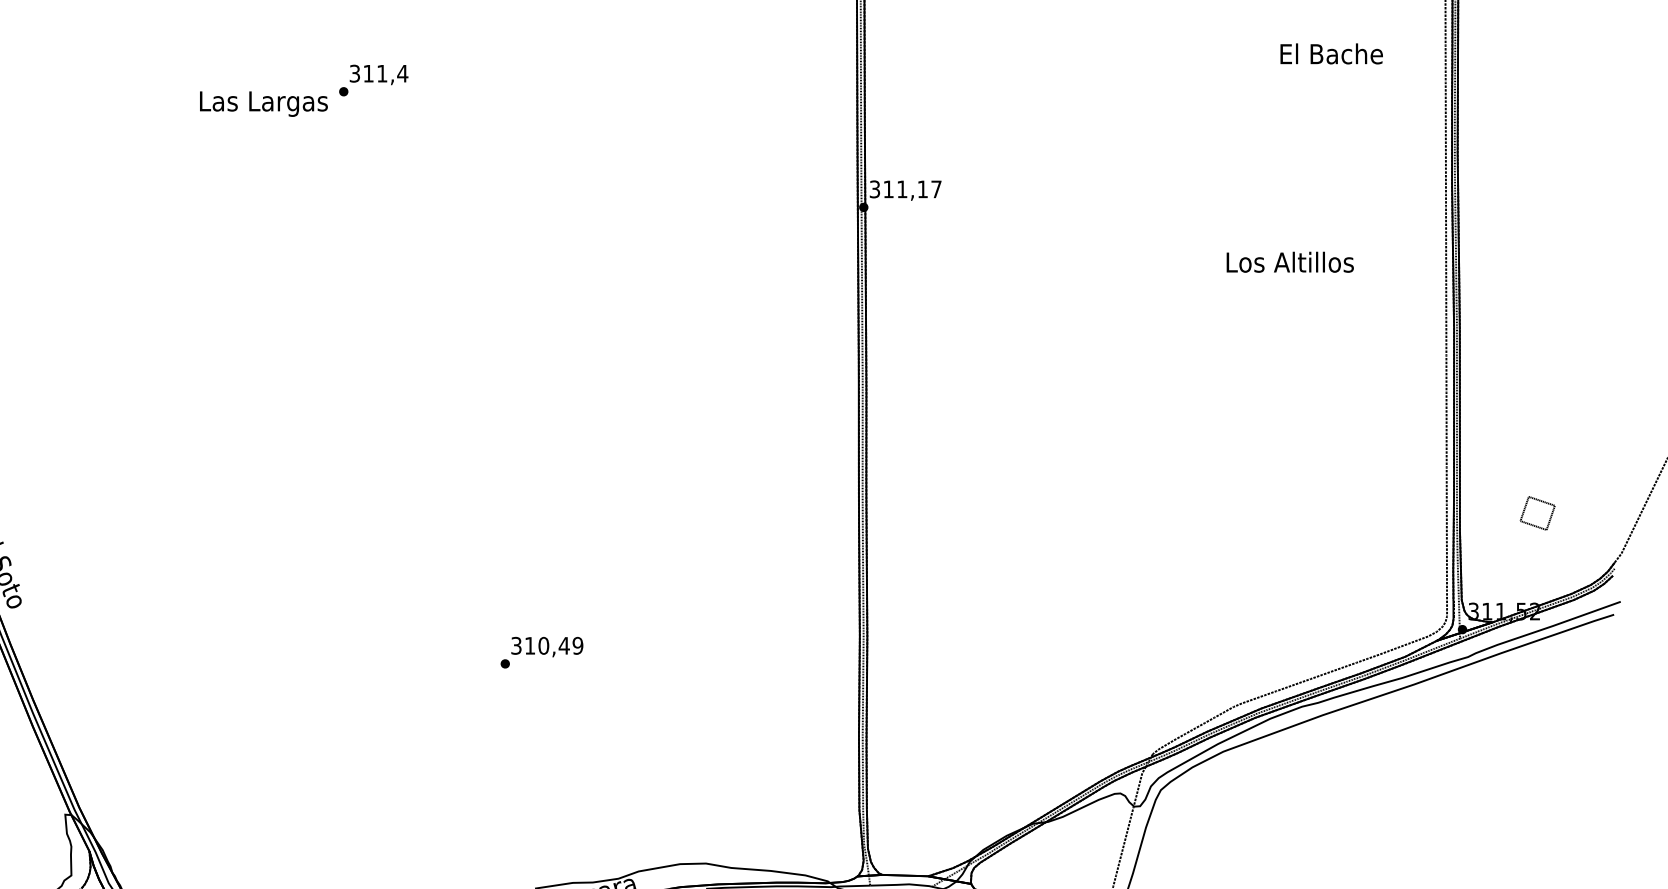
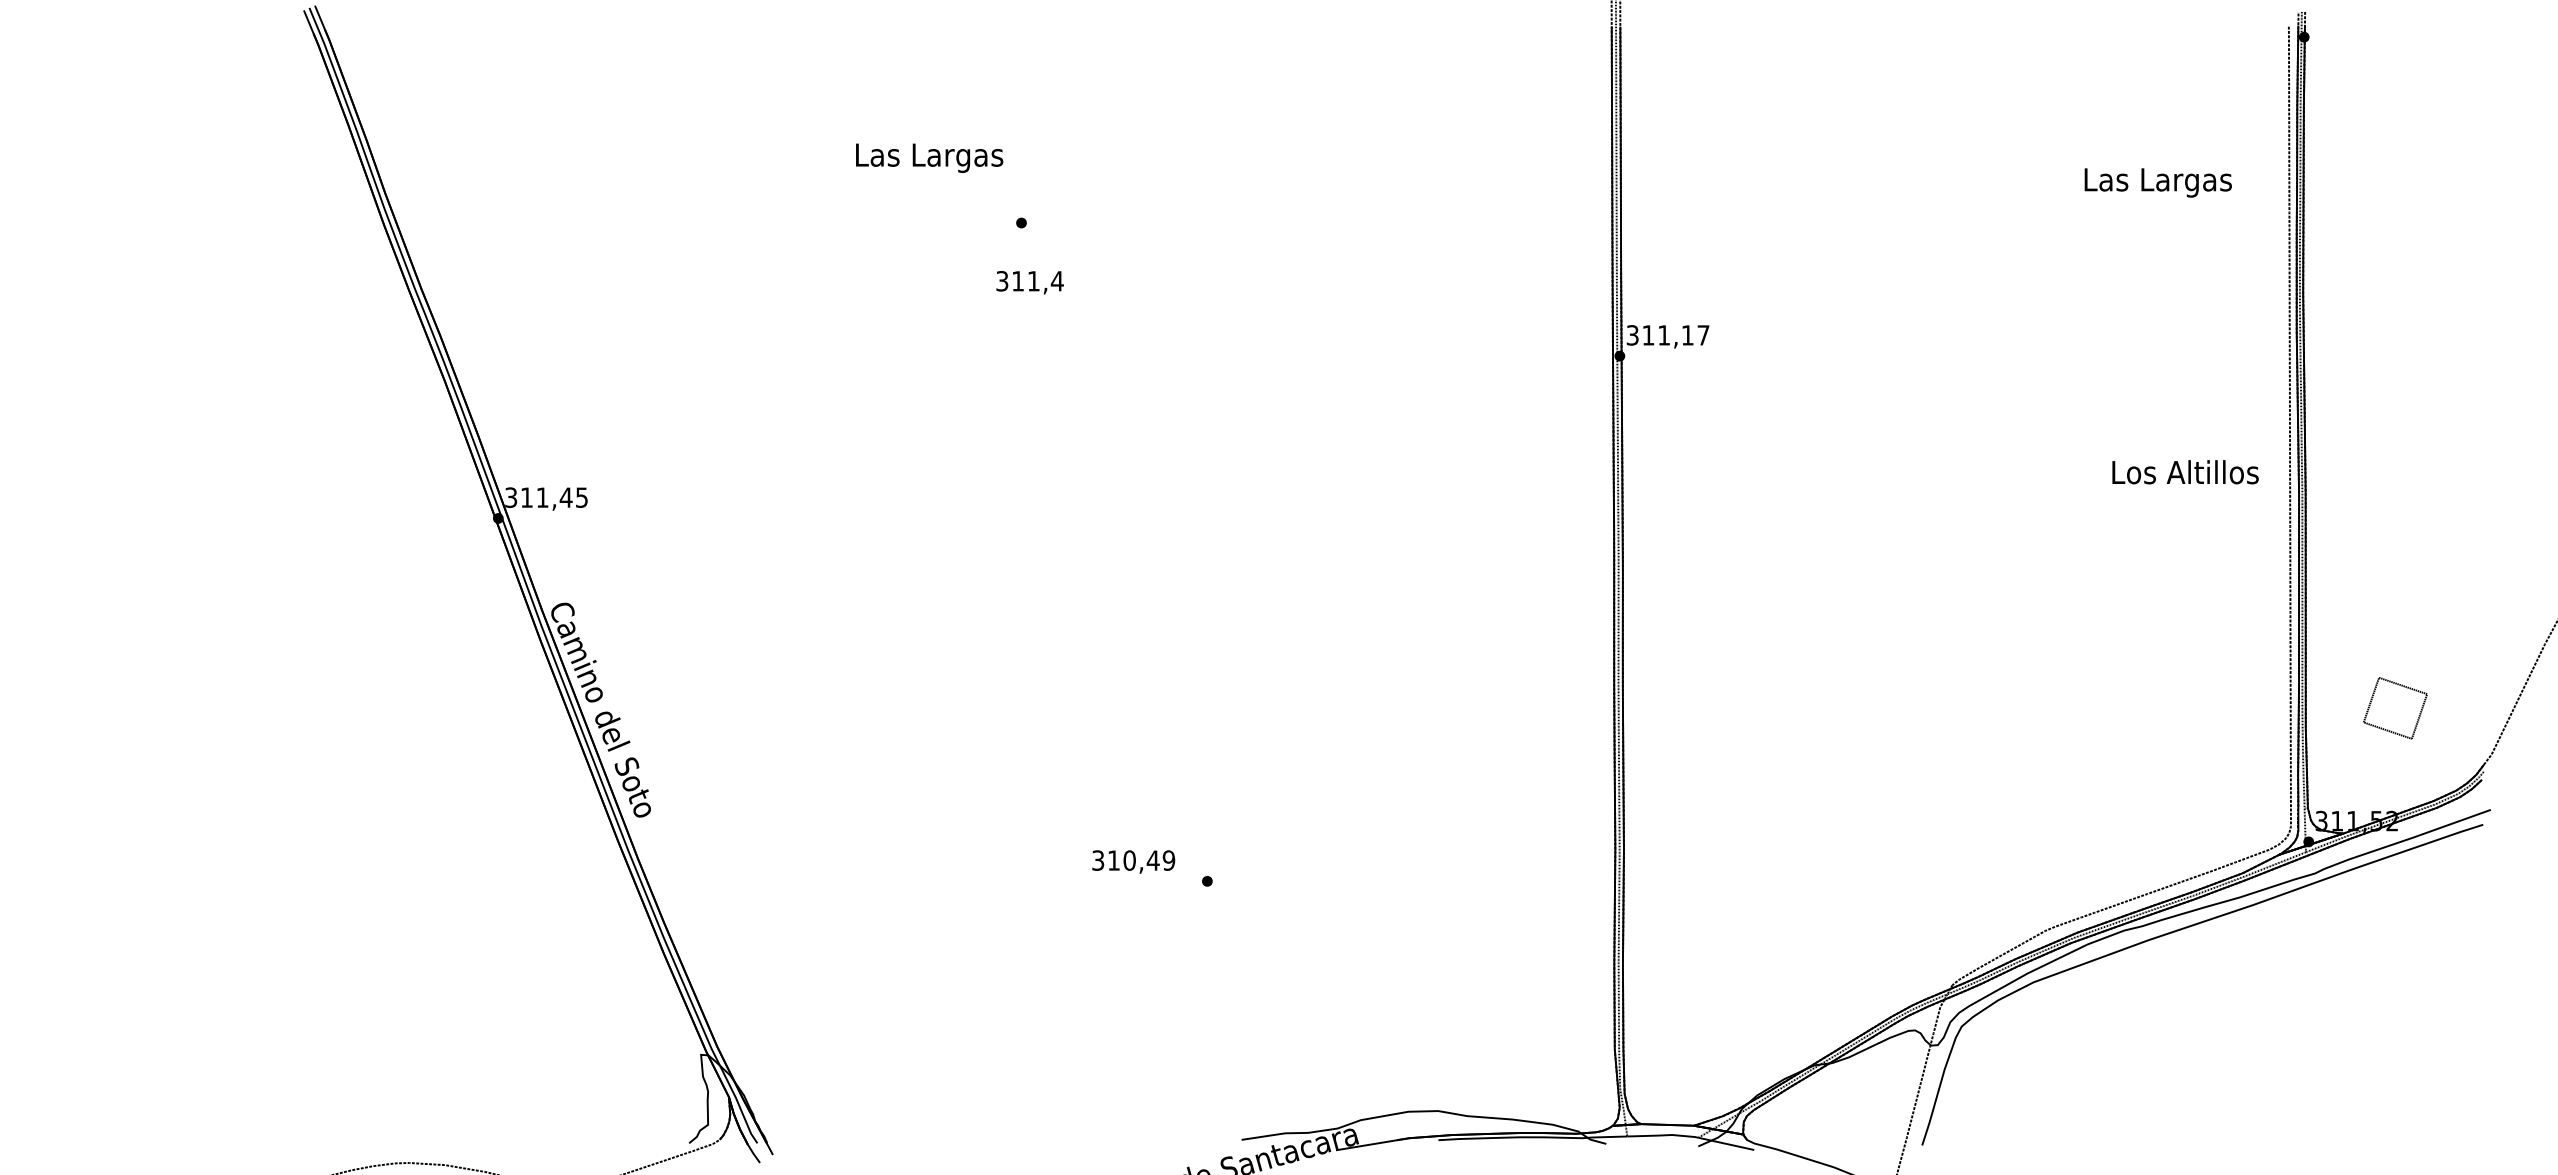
text: (1331, 56) -> (2157, 182), El Bache -> Las Largas
text: (378, 74) -> (1029, 282), moved
text: (263, 103) -> (929, 157), moved
text: (1290, 262) -> (2185, 472), moved
part: (1537, 512) -> (2394, 707), size x1.6
text: (547, 646) -> (1133, 861), moved

